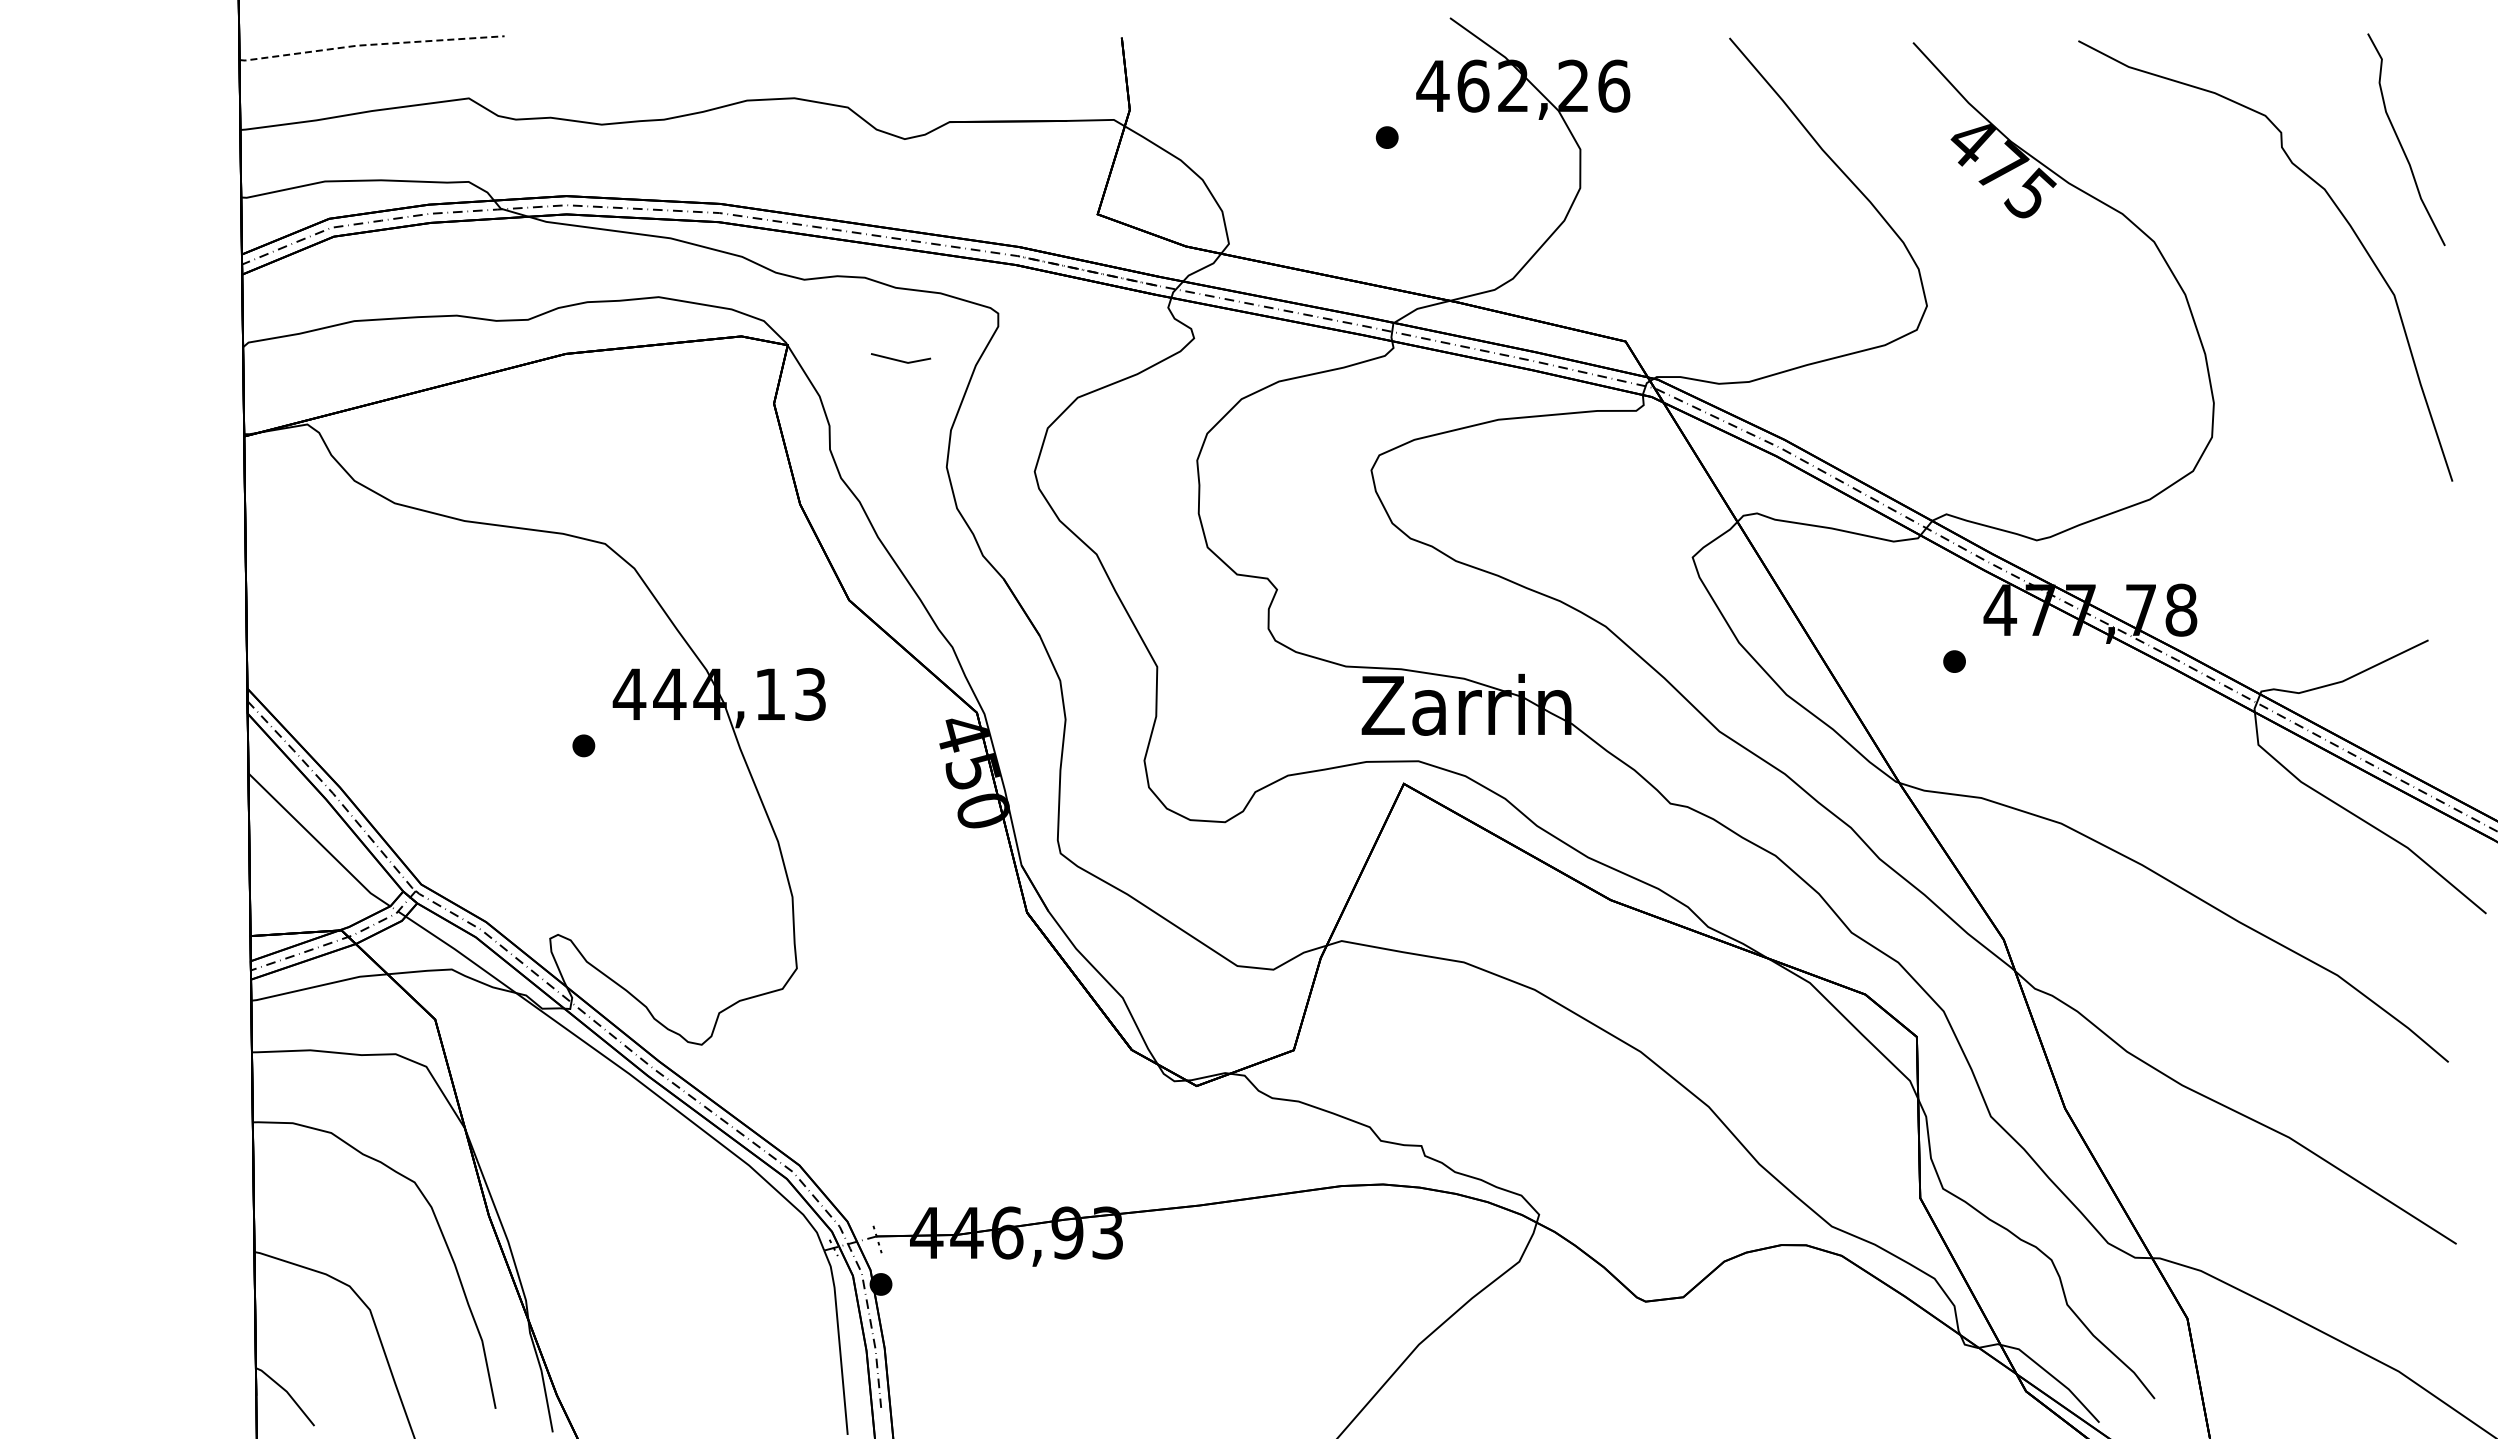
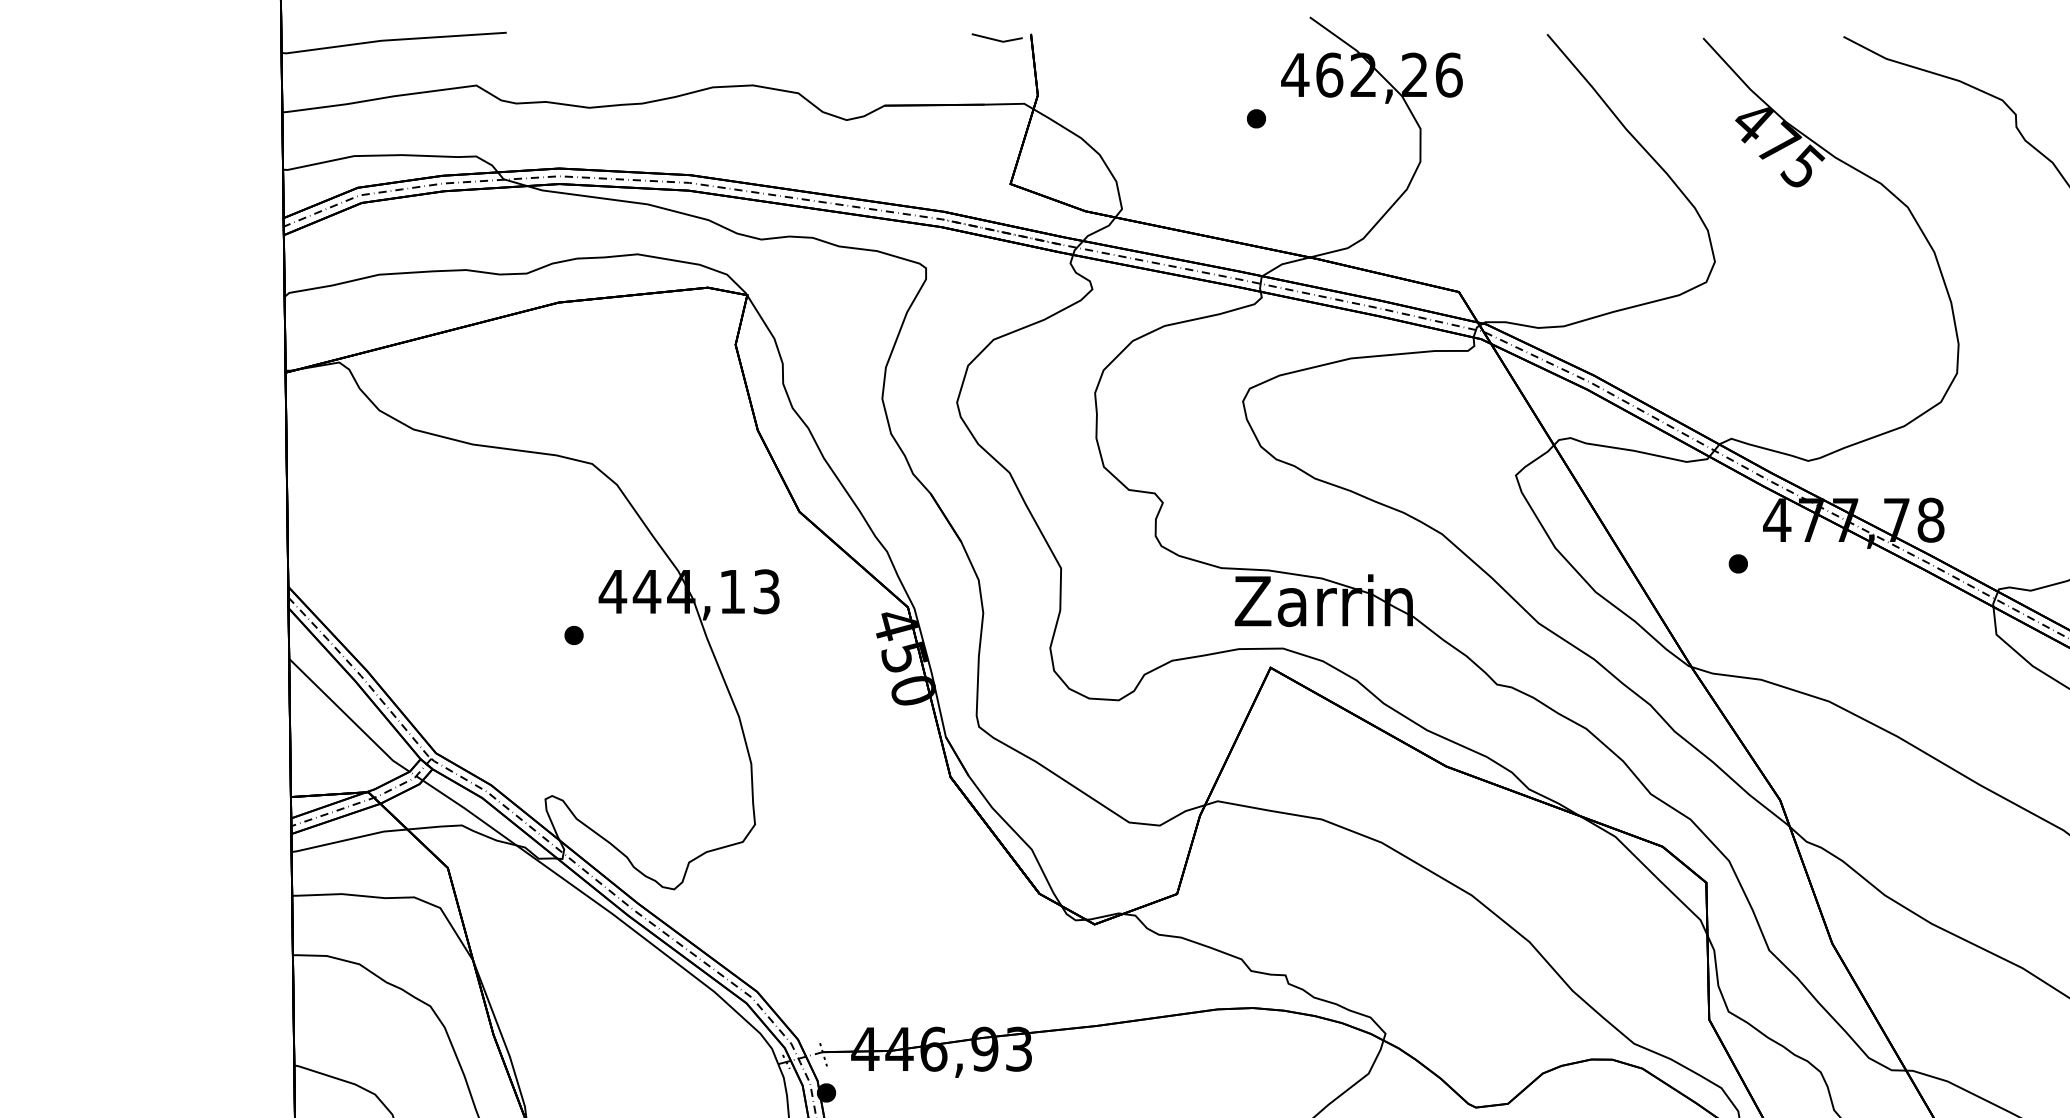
line: (370, 44) -> (392, 39), dashed -> solid
line: (901, 360) -> (997, 39), moved

